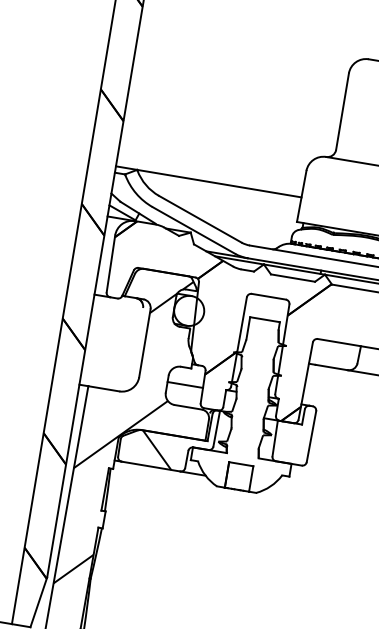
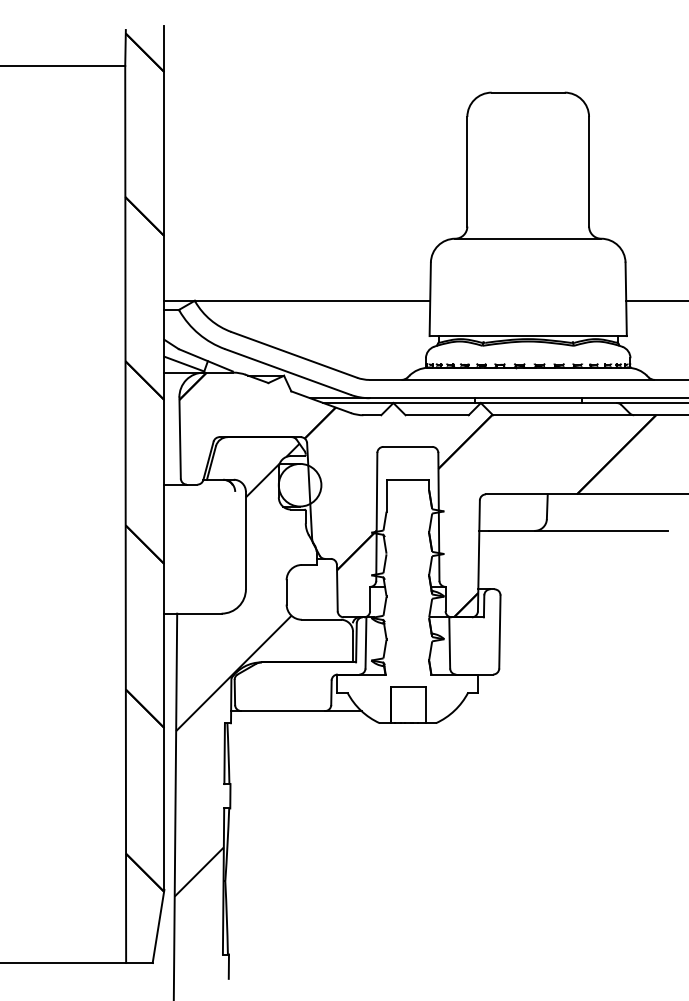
line: (184, 385) -> (311, 589), removed
hatch: (156, 449) -> (287, 686), removed

